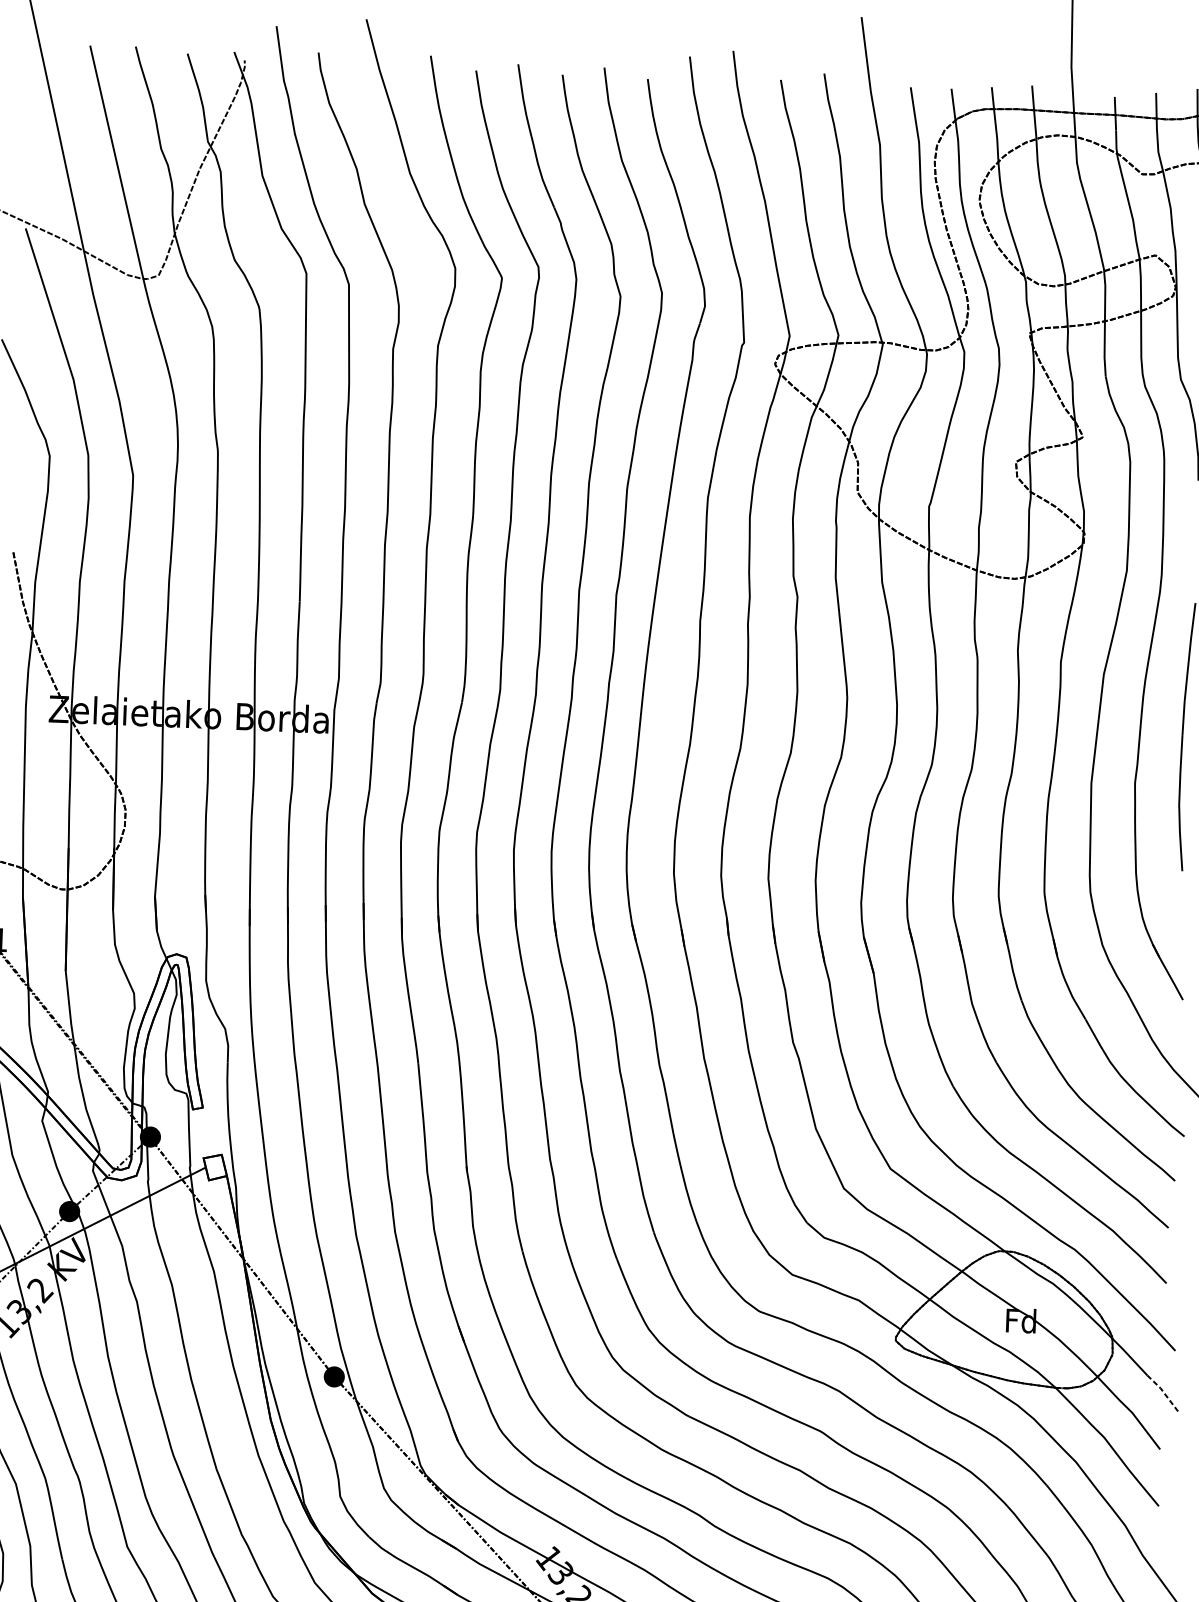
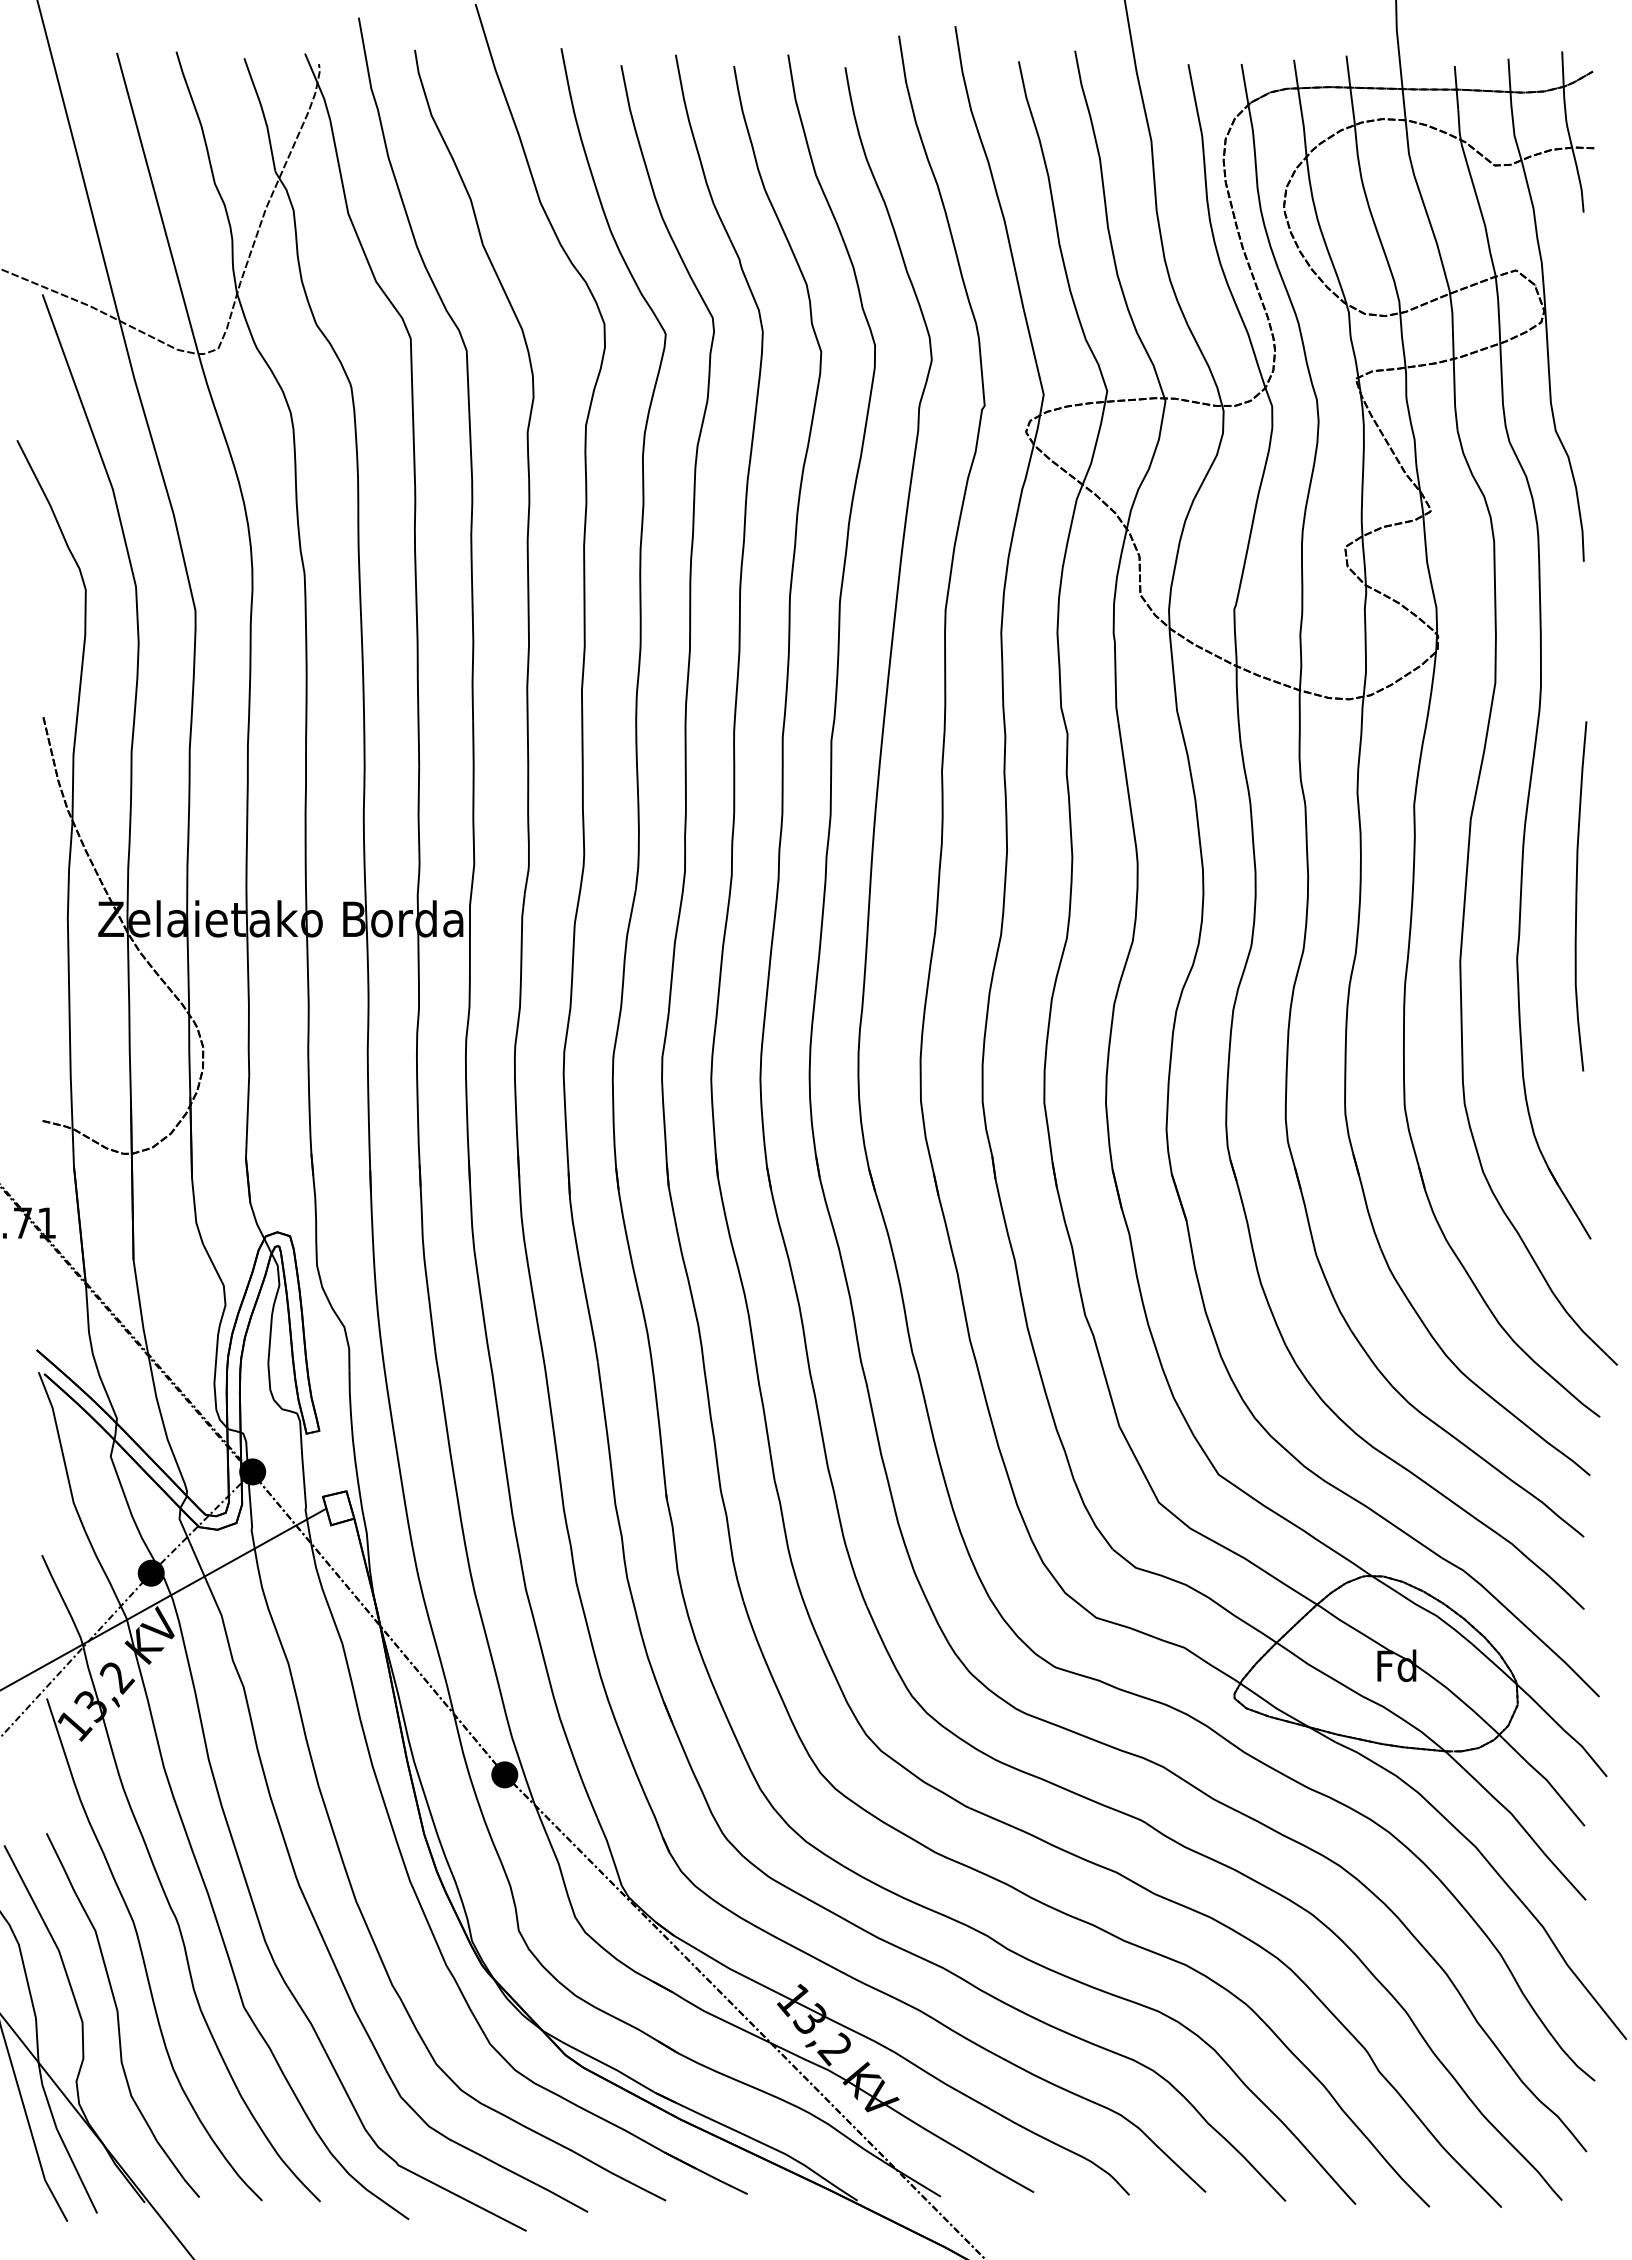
line: (1163, 1393) -> (1586, 1752), dashed -> solid

